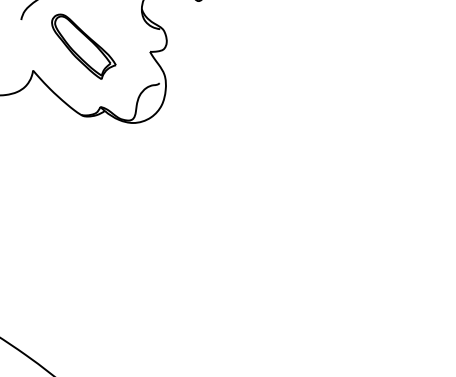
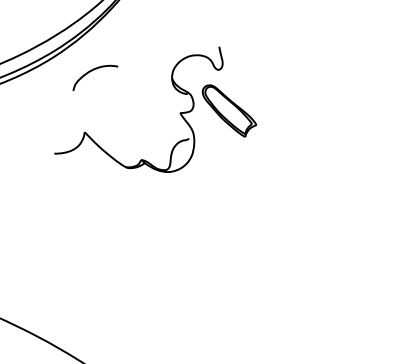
part: (83, 46) -> (229, 110), moved

